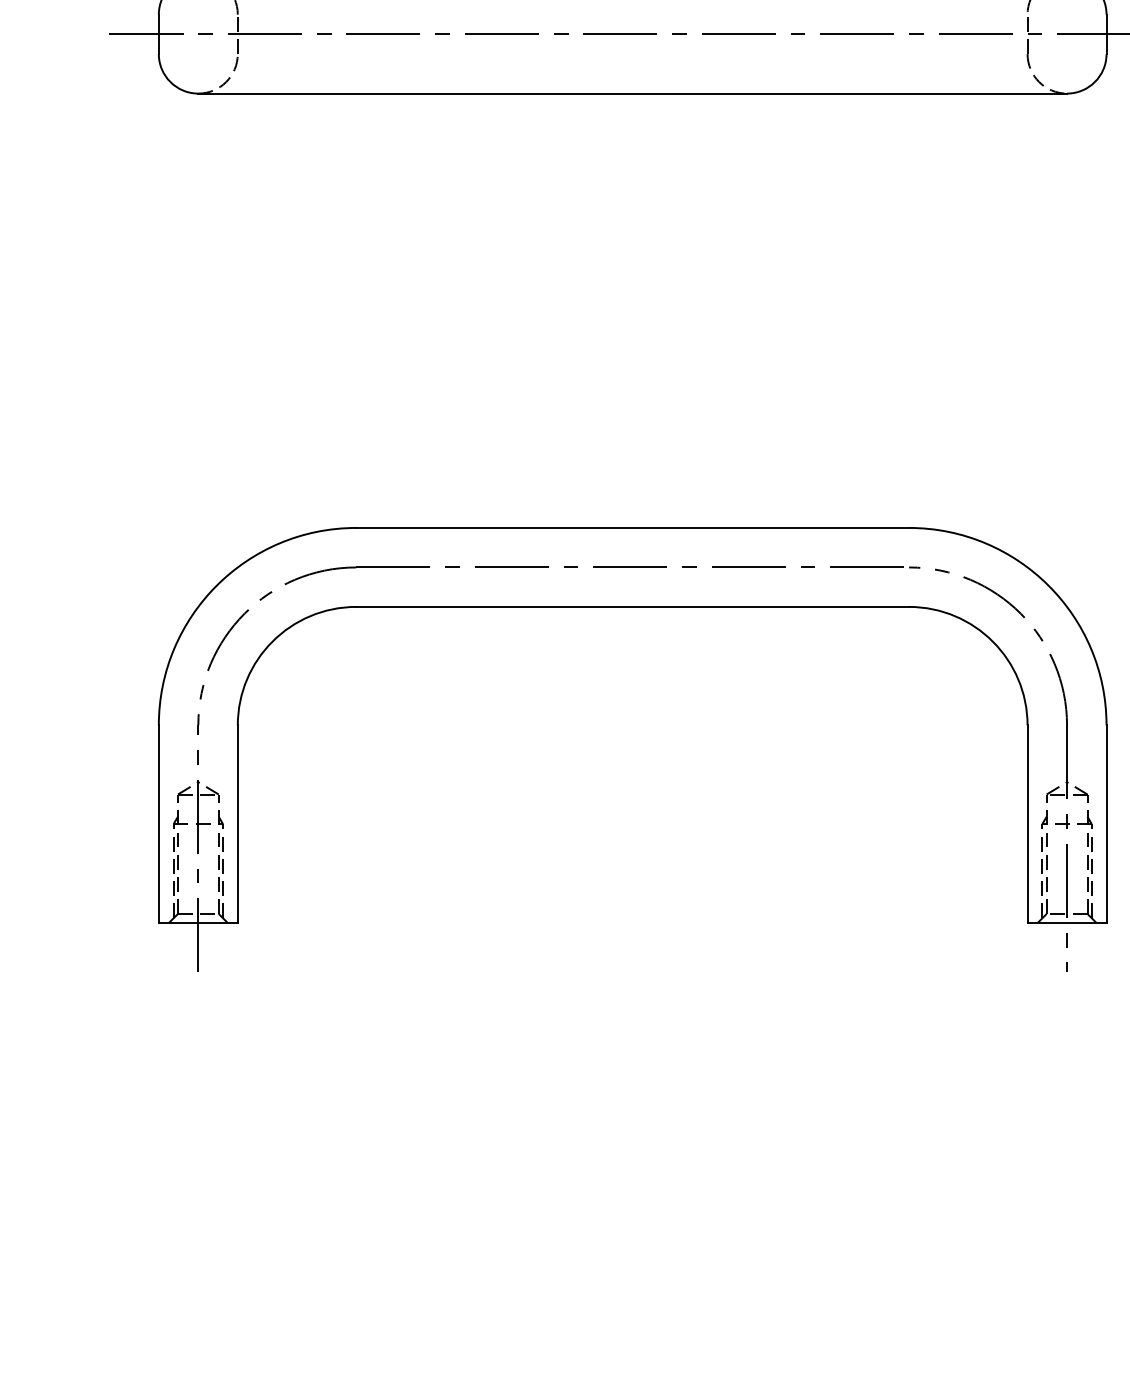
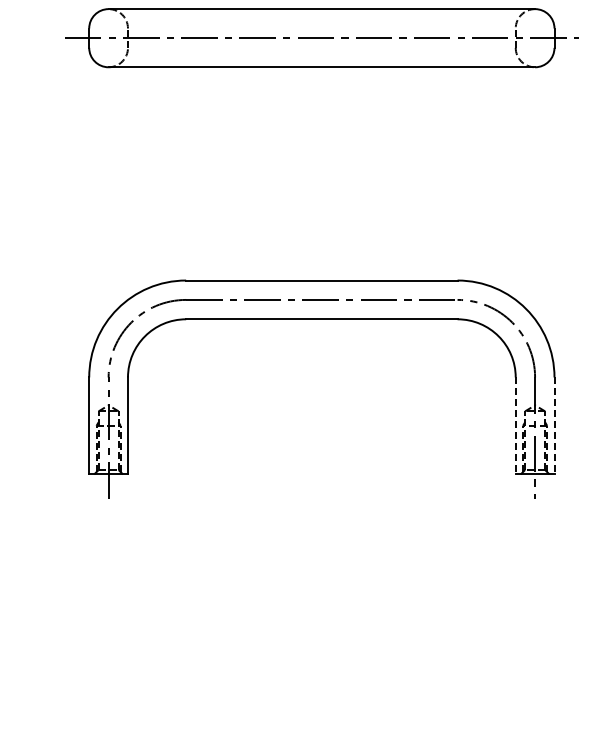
line: (1027, 825) -> (515, 426), solid -> dashed
line: (1106, 825) -> (554, 426), solid -> dashed

